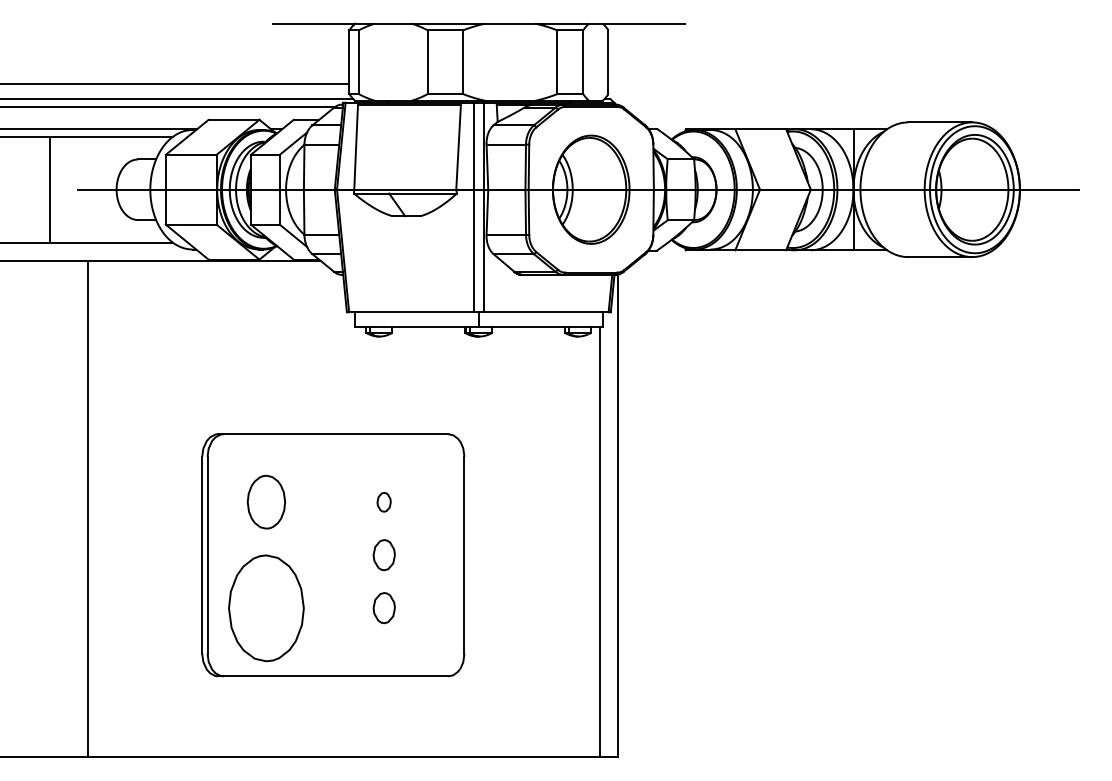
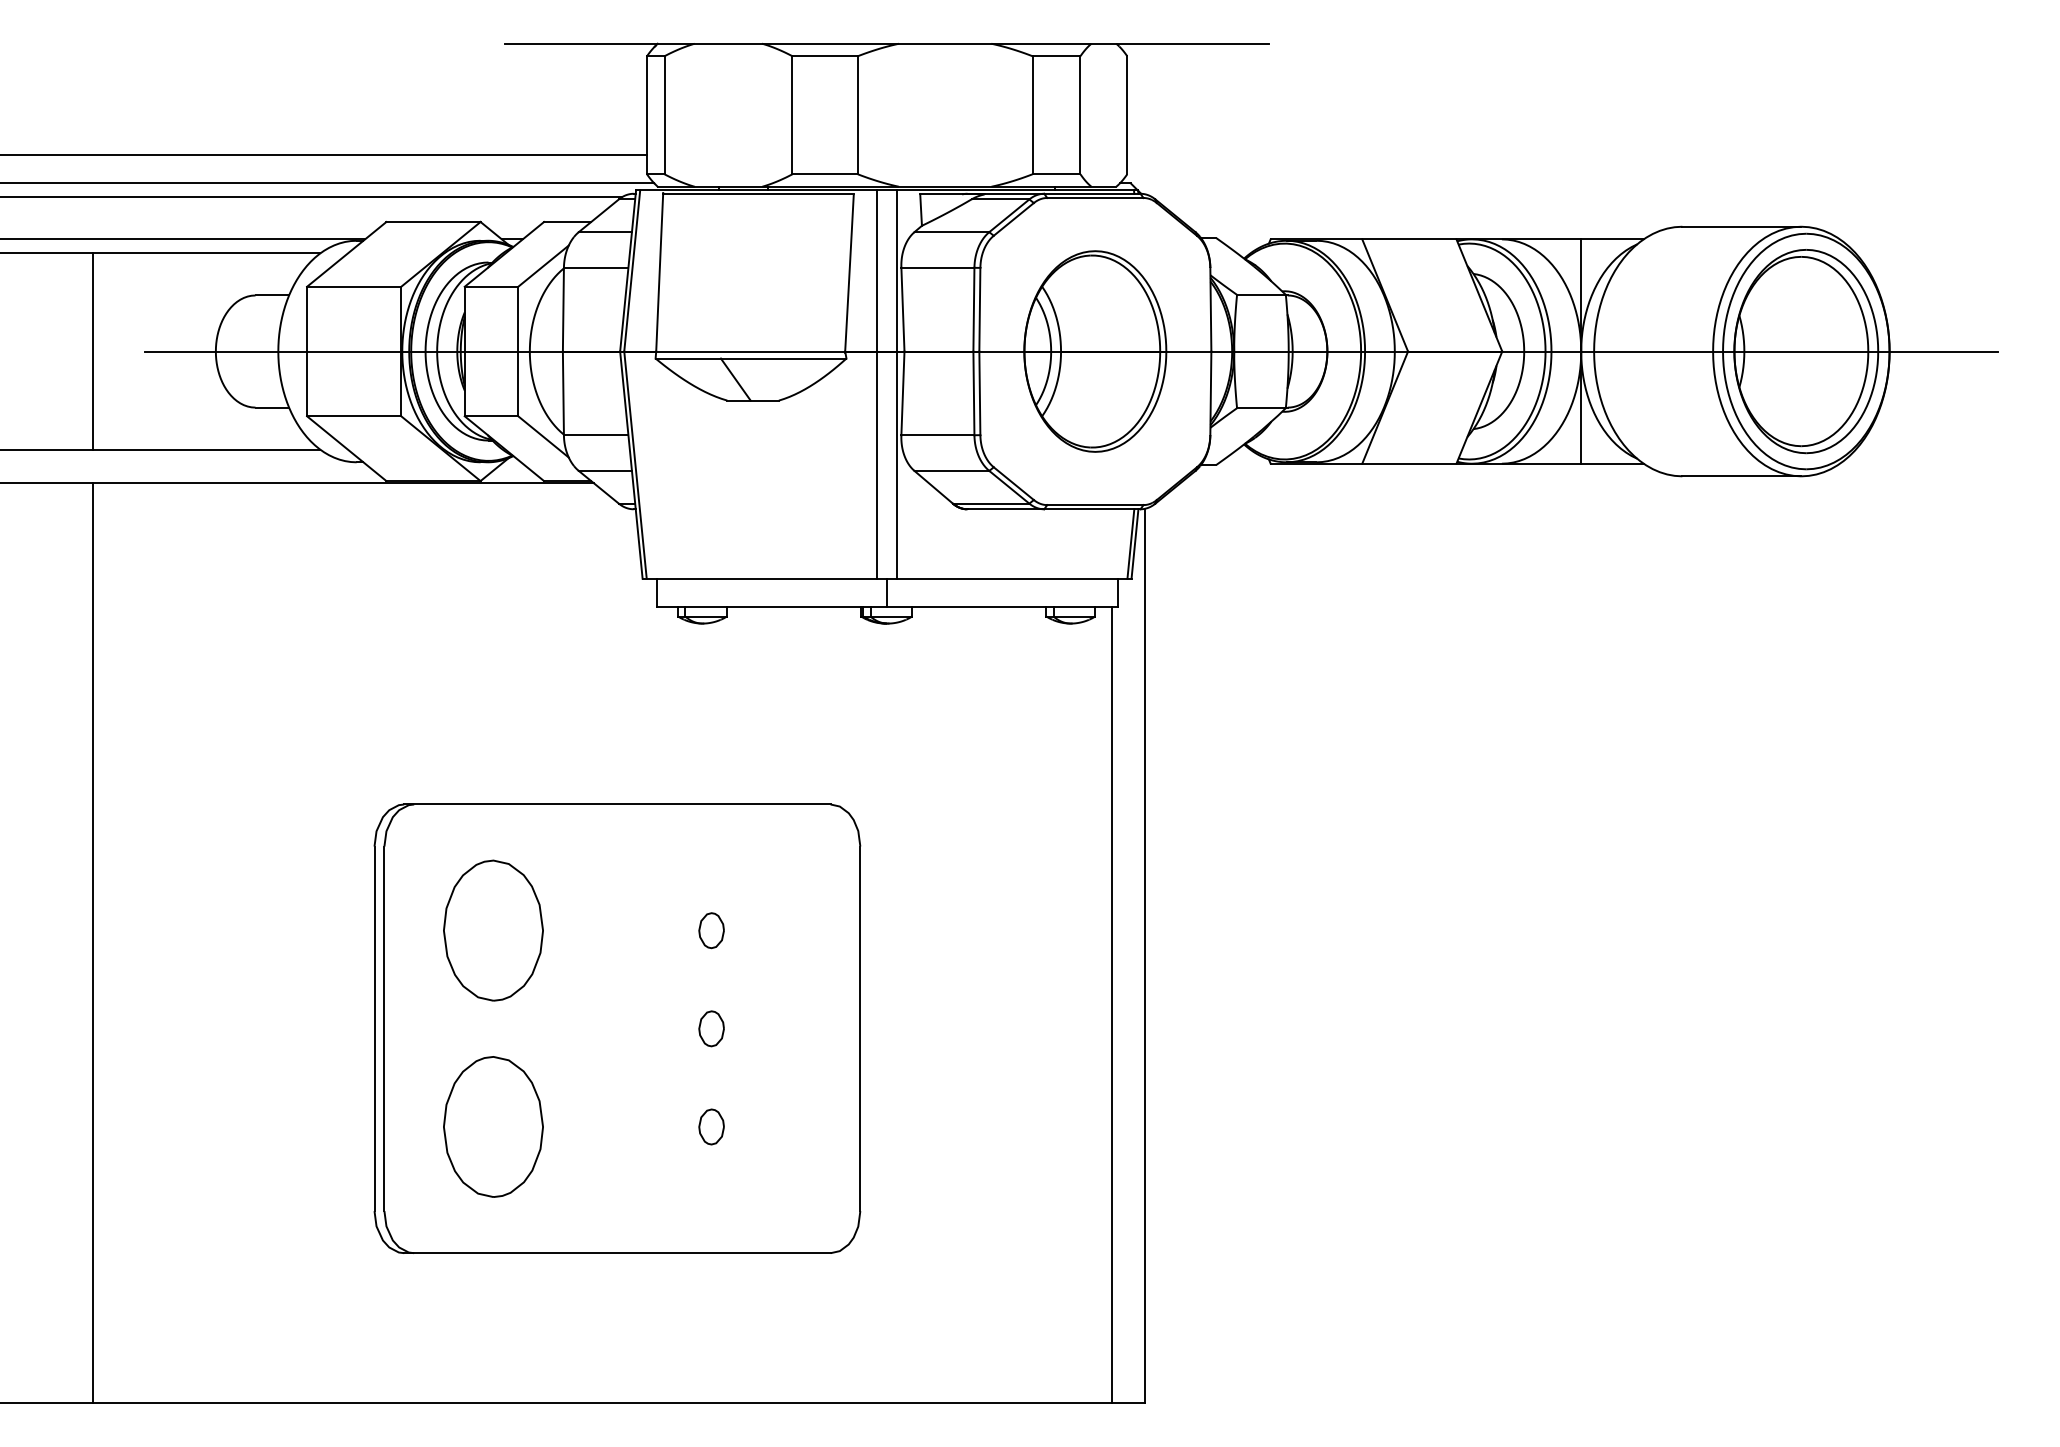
part: (266, 501) -> (493, 929), size x1.43
line: (88, 508) -> (93, 942), moved
part: (383, 555) -> (710, 1029), size x0.62
part: (266, 607) -> (493, 1125), size x0.71
part: (383, 608) -> (710, 1127), size x0.62

